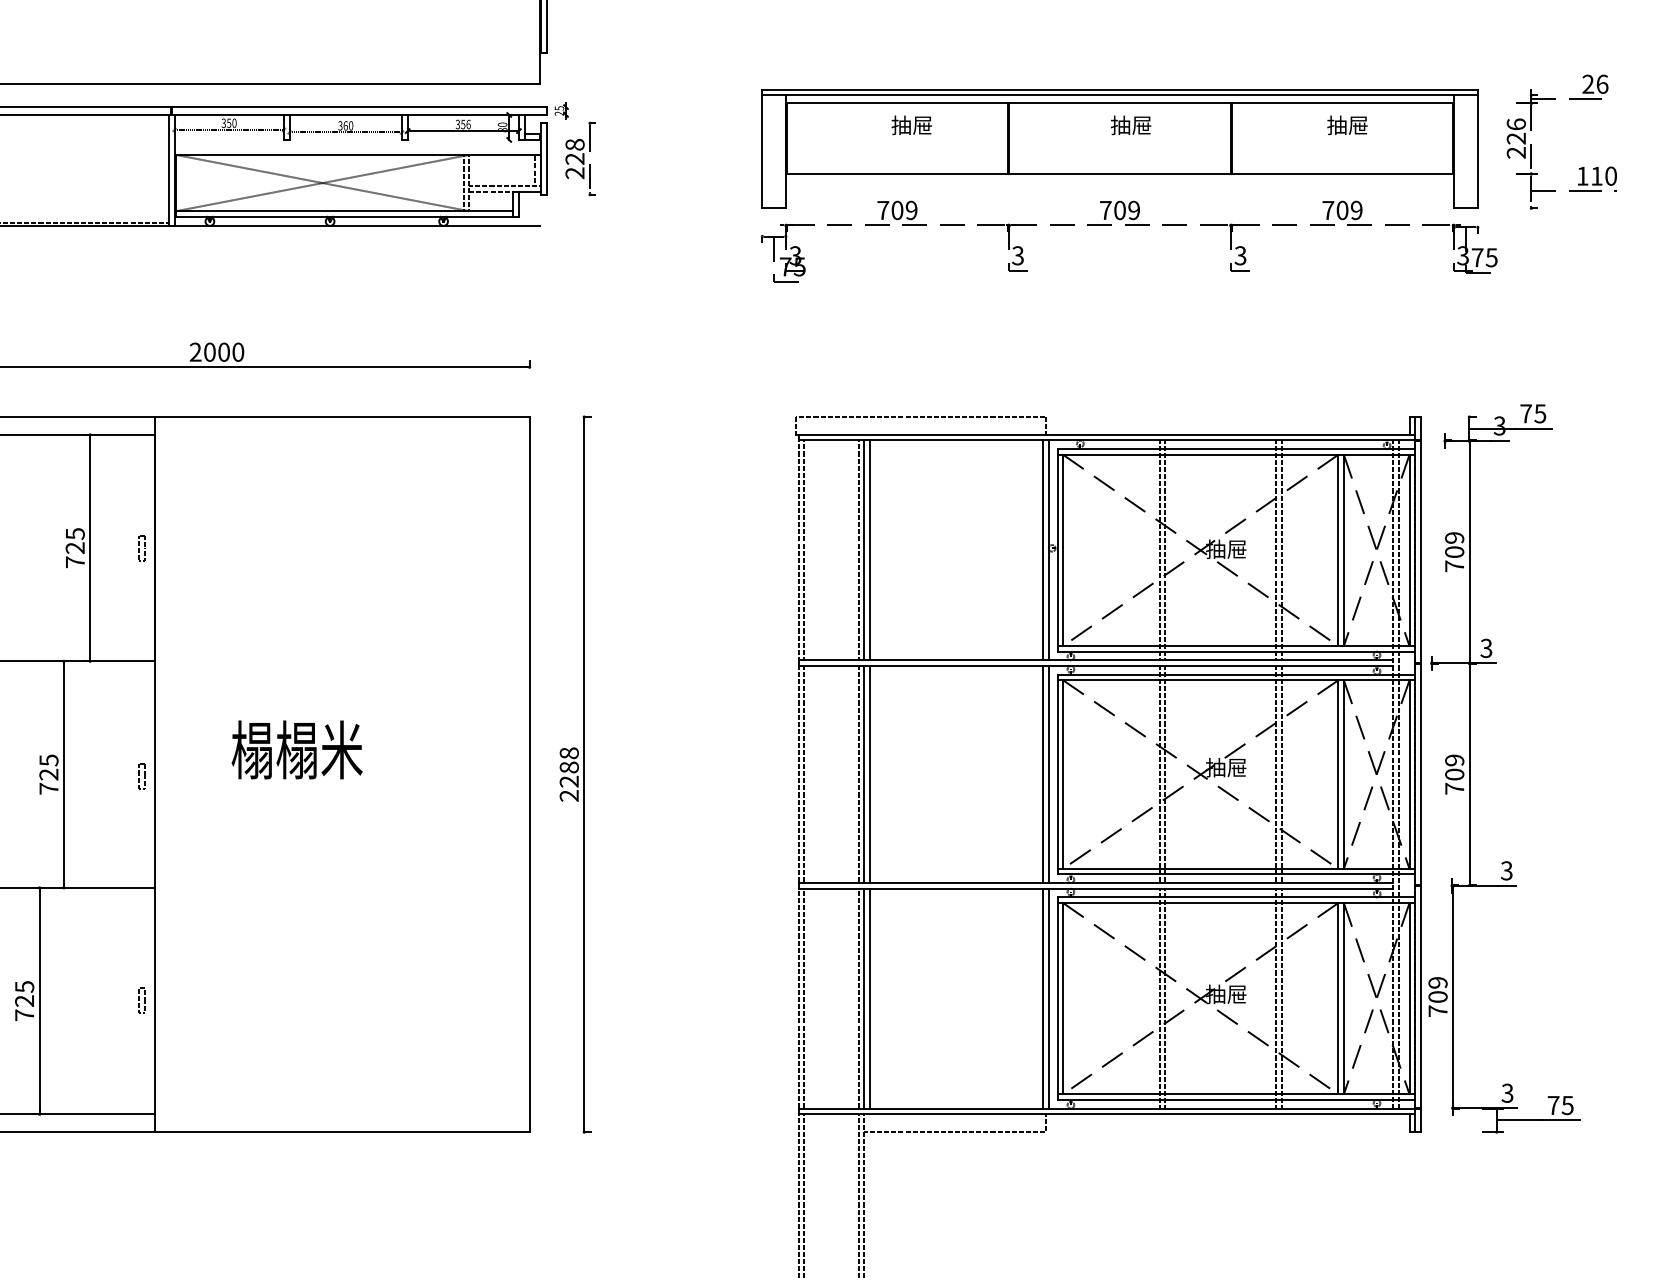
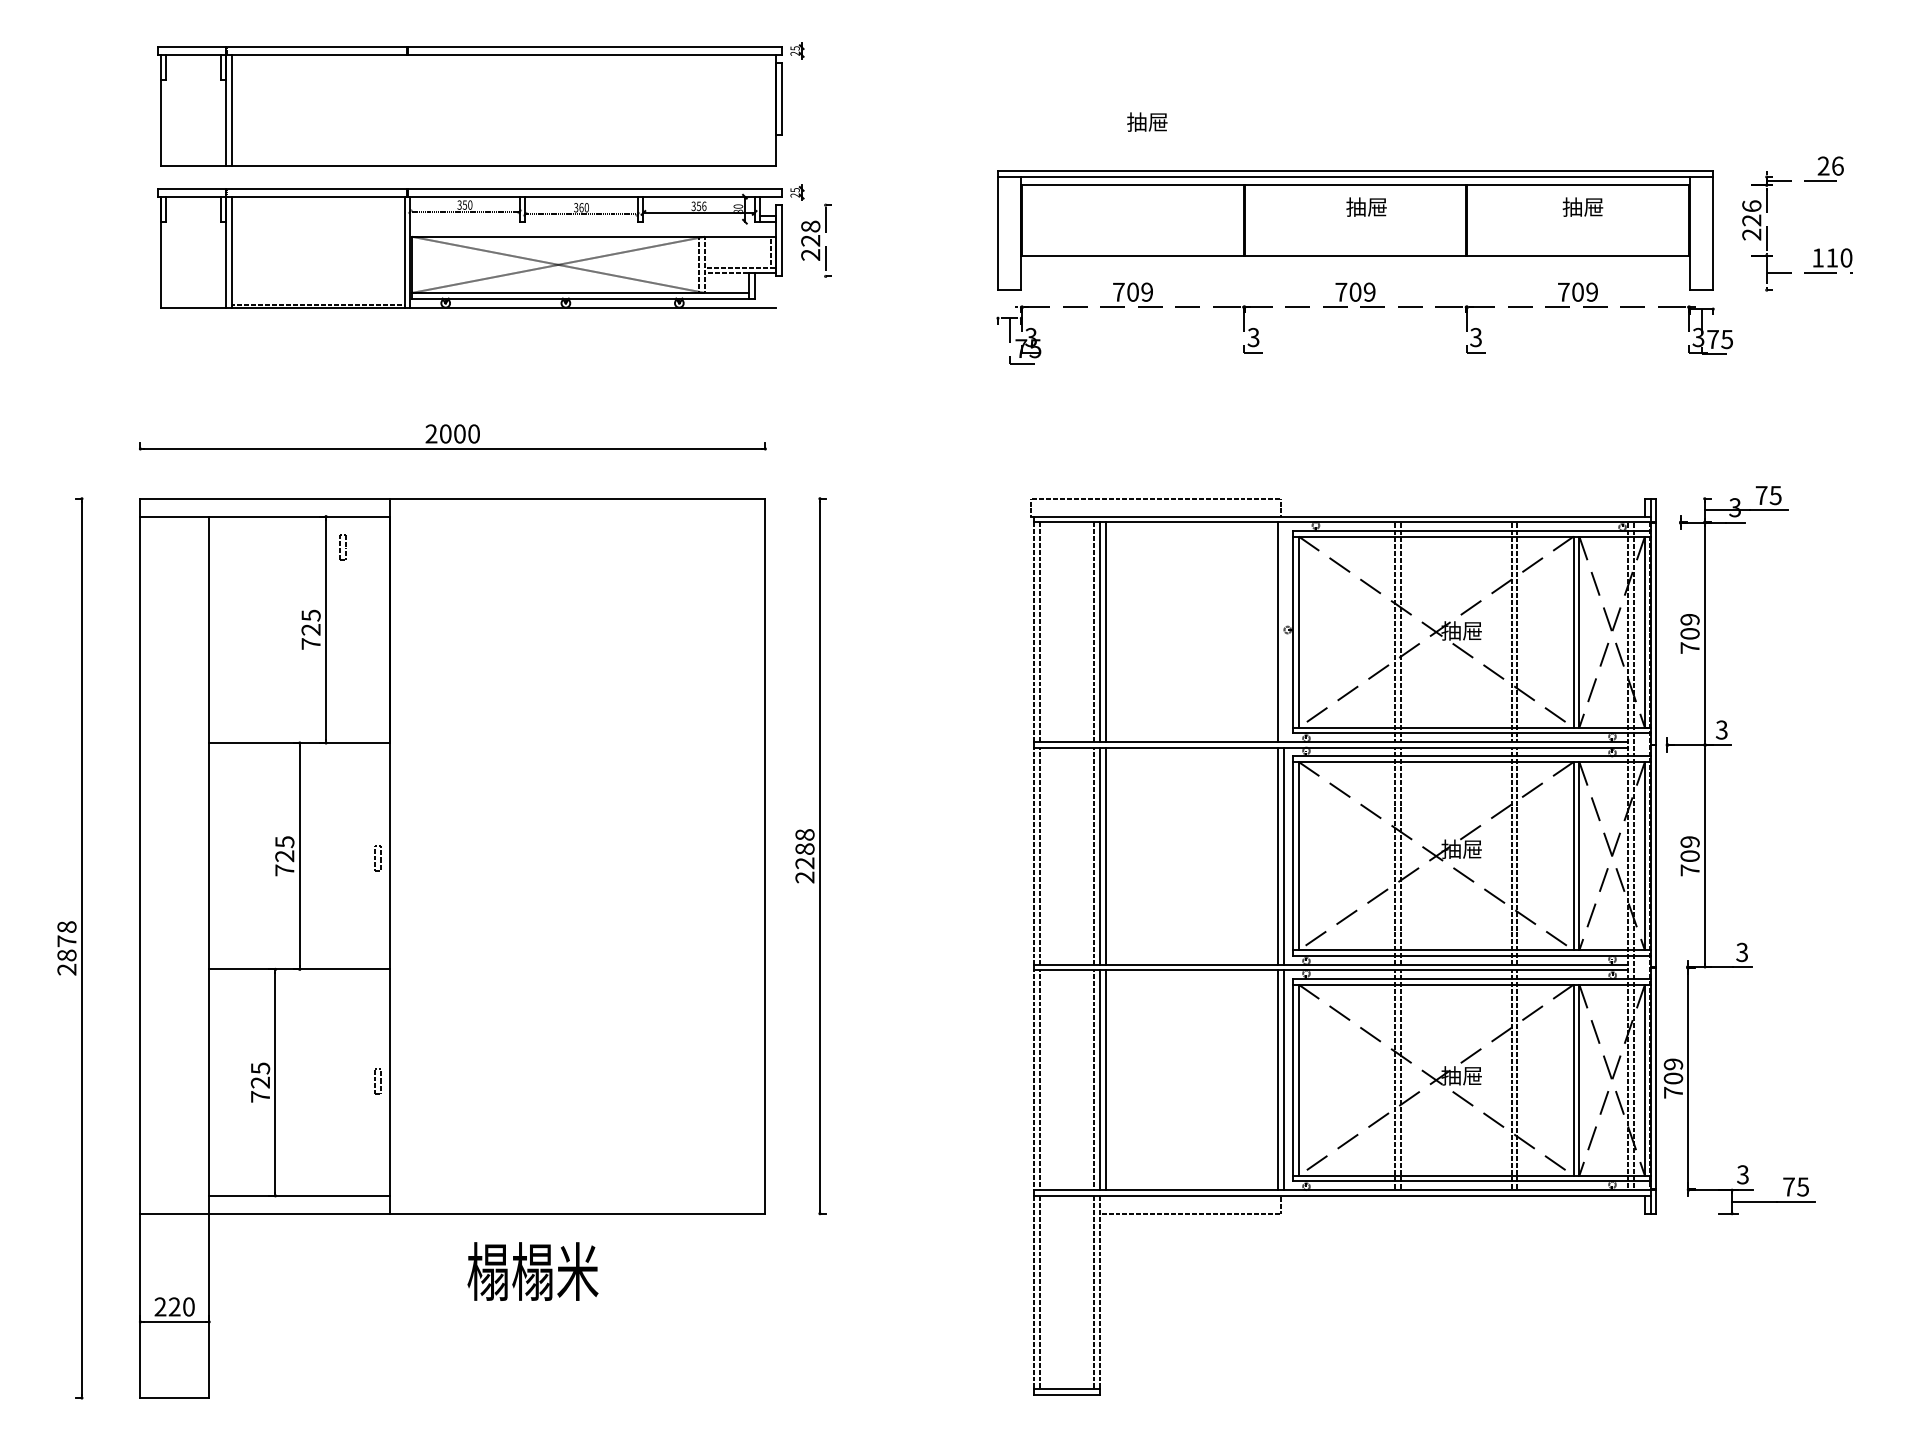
text: (911, 124) -> (1147, 121), moved
part: (141, 547) -> (342, 547), moved
line: (1048, 550) -> (1284, 632), removed
text: (296, 749) -> (532, 1271), moved

